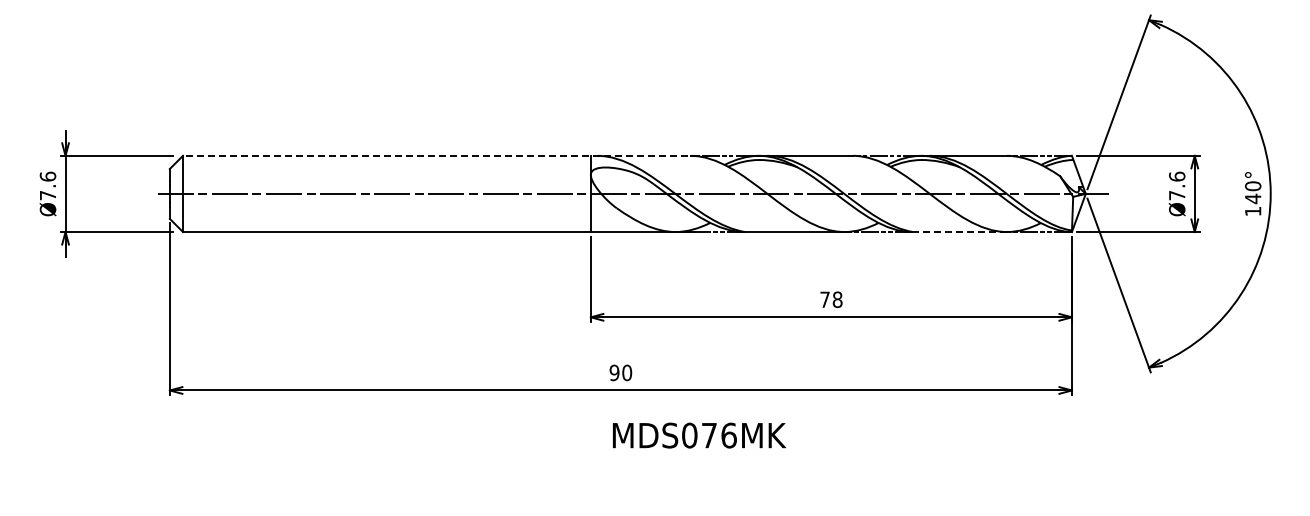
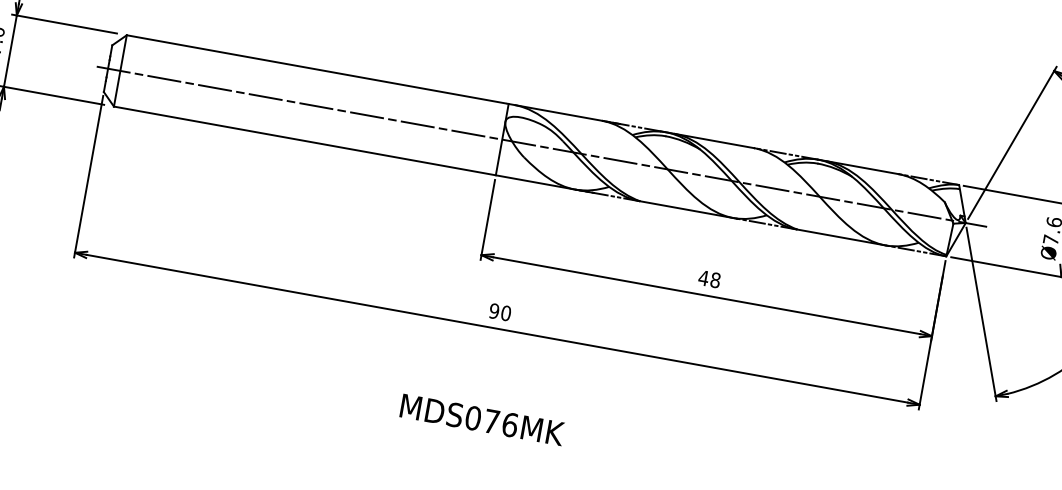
line: (445, 155) -> (372, 79), dashed -> solid
line: (959, 232) -> (840, 237), dashed -> solid
text: (824, 299) -> (703, 277), 78 -> 48
text: (699, 435) -> (482, 419), moved

